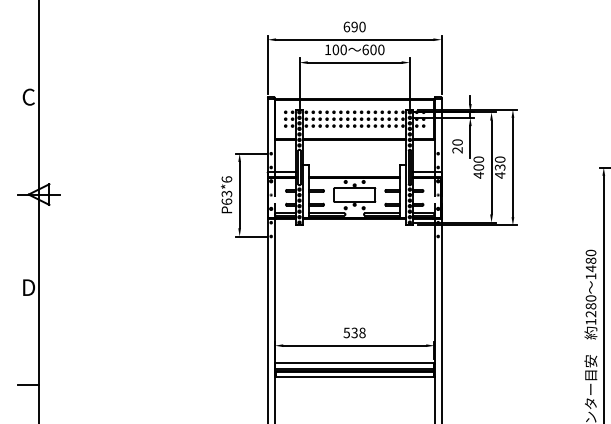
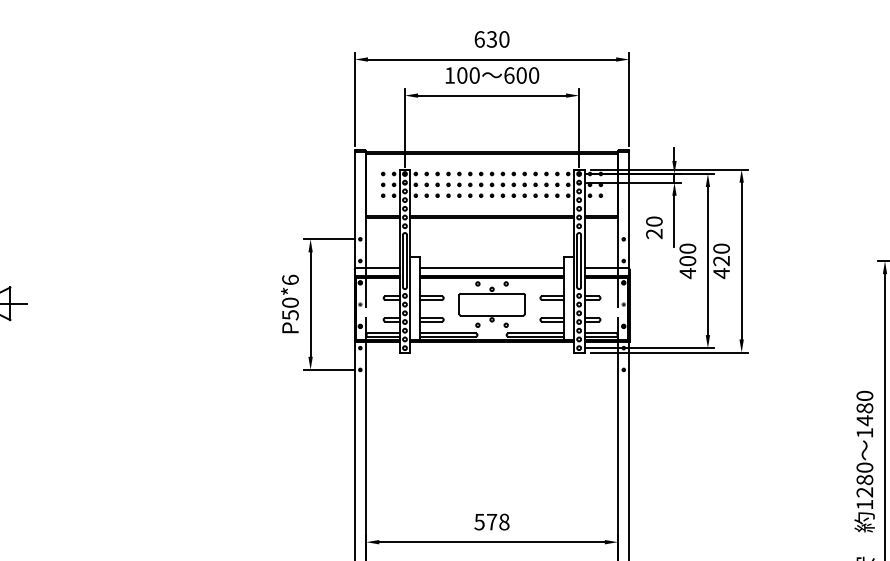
text: (354, 27) -> (491, 40), 690 -> 630
text: (500, 167) -> (722, 261), 430 -> 420
line: (354, 172) -> (491, 268), added
text: (226, 197) -> (289, 308), P63*6 -> P50*6
text: (354, 332) -> (491, 521), 538 -> 578

